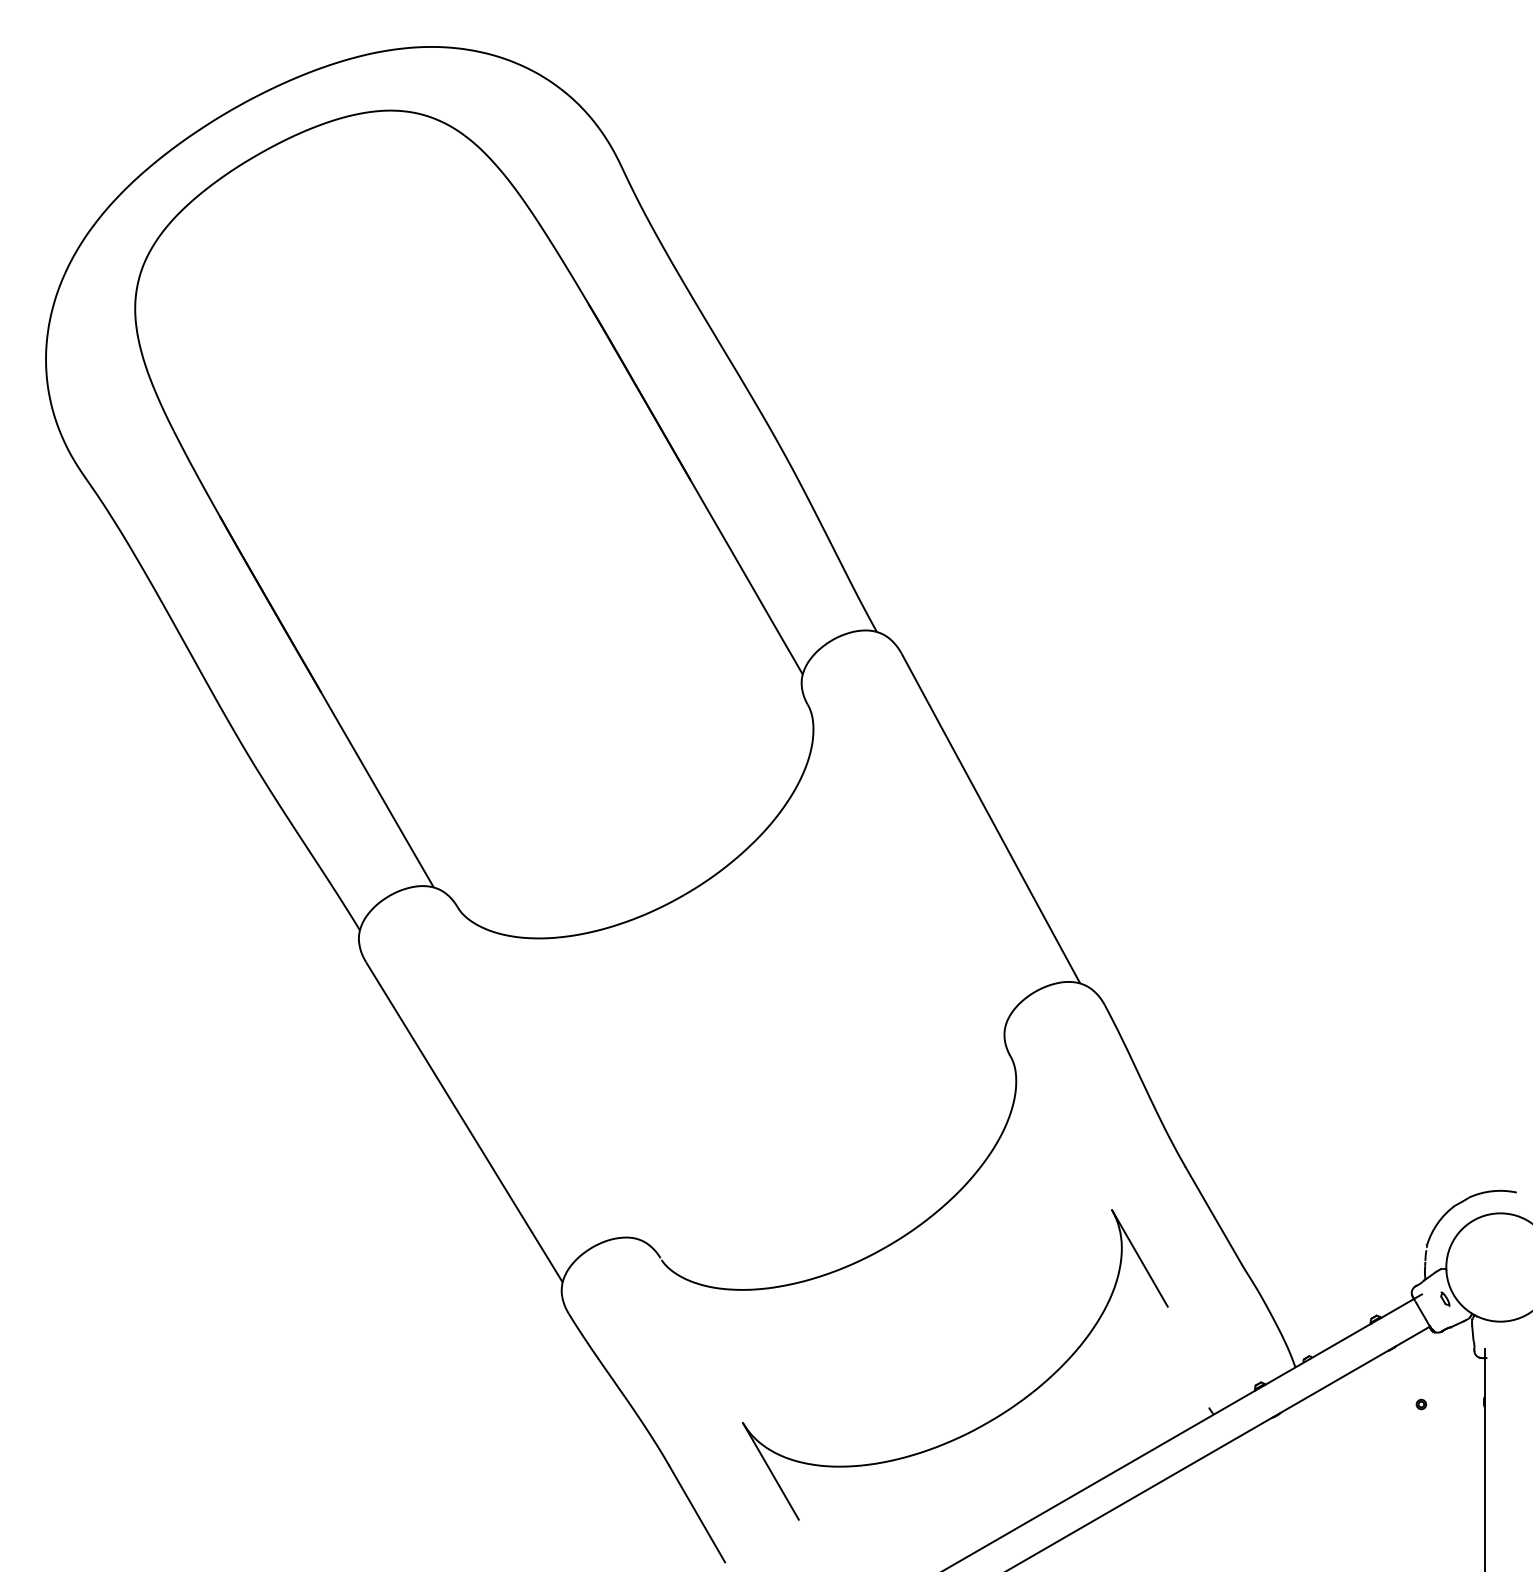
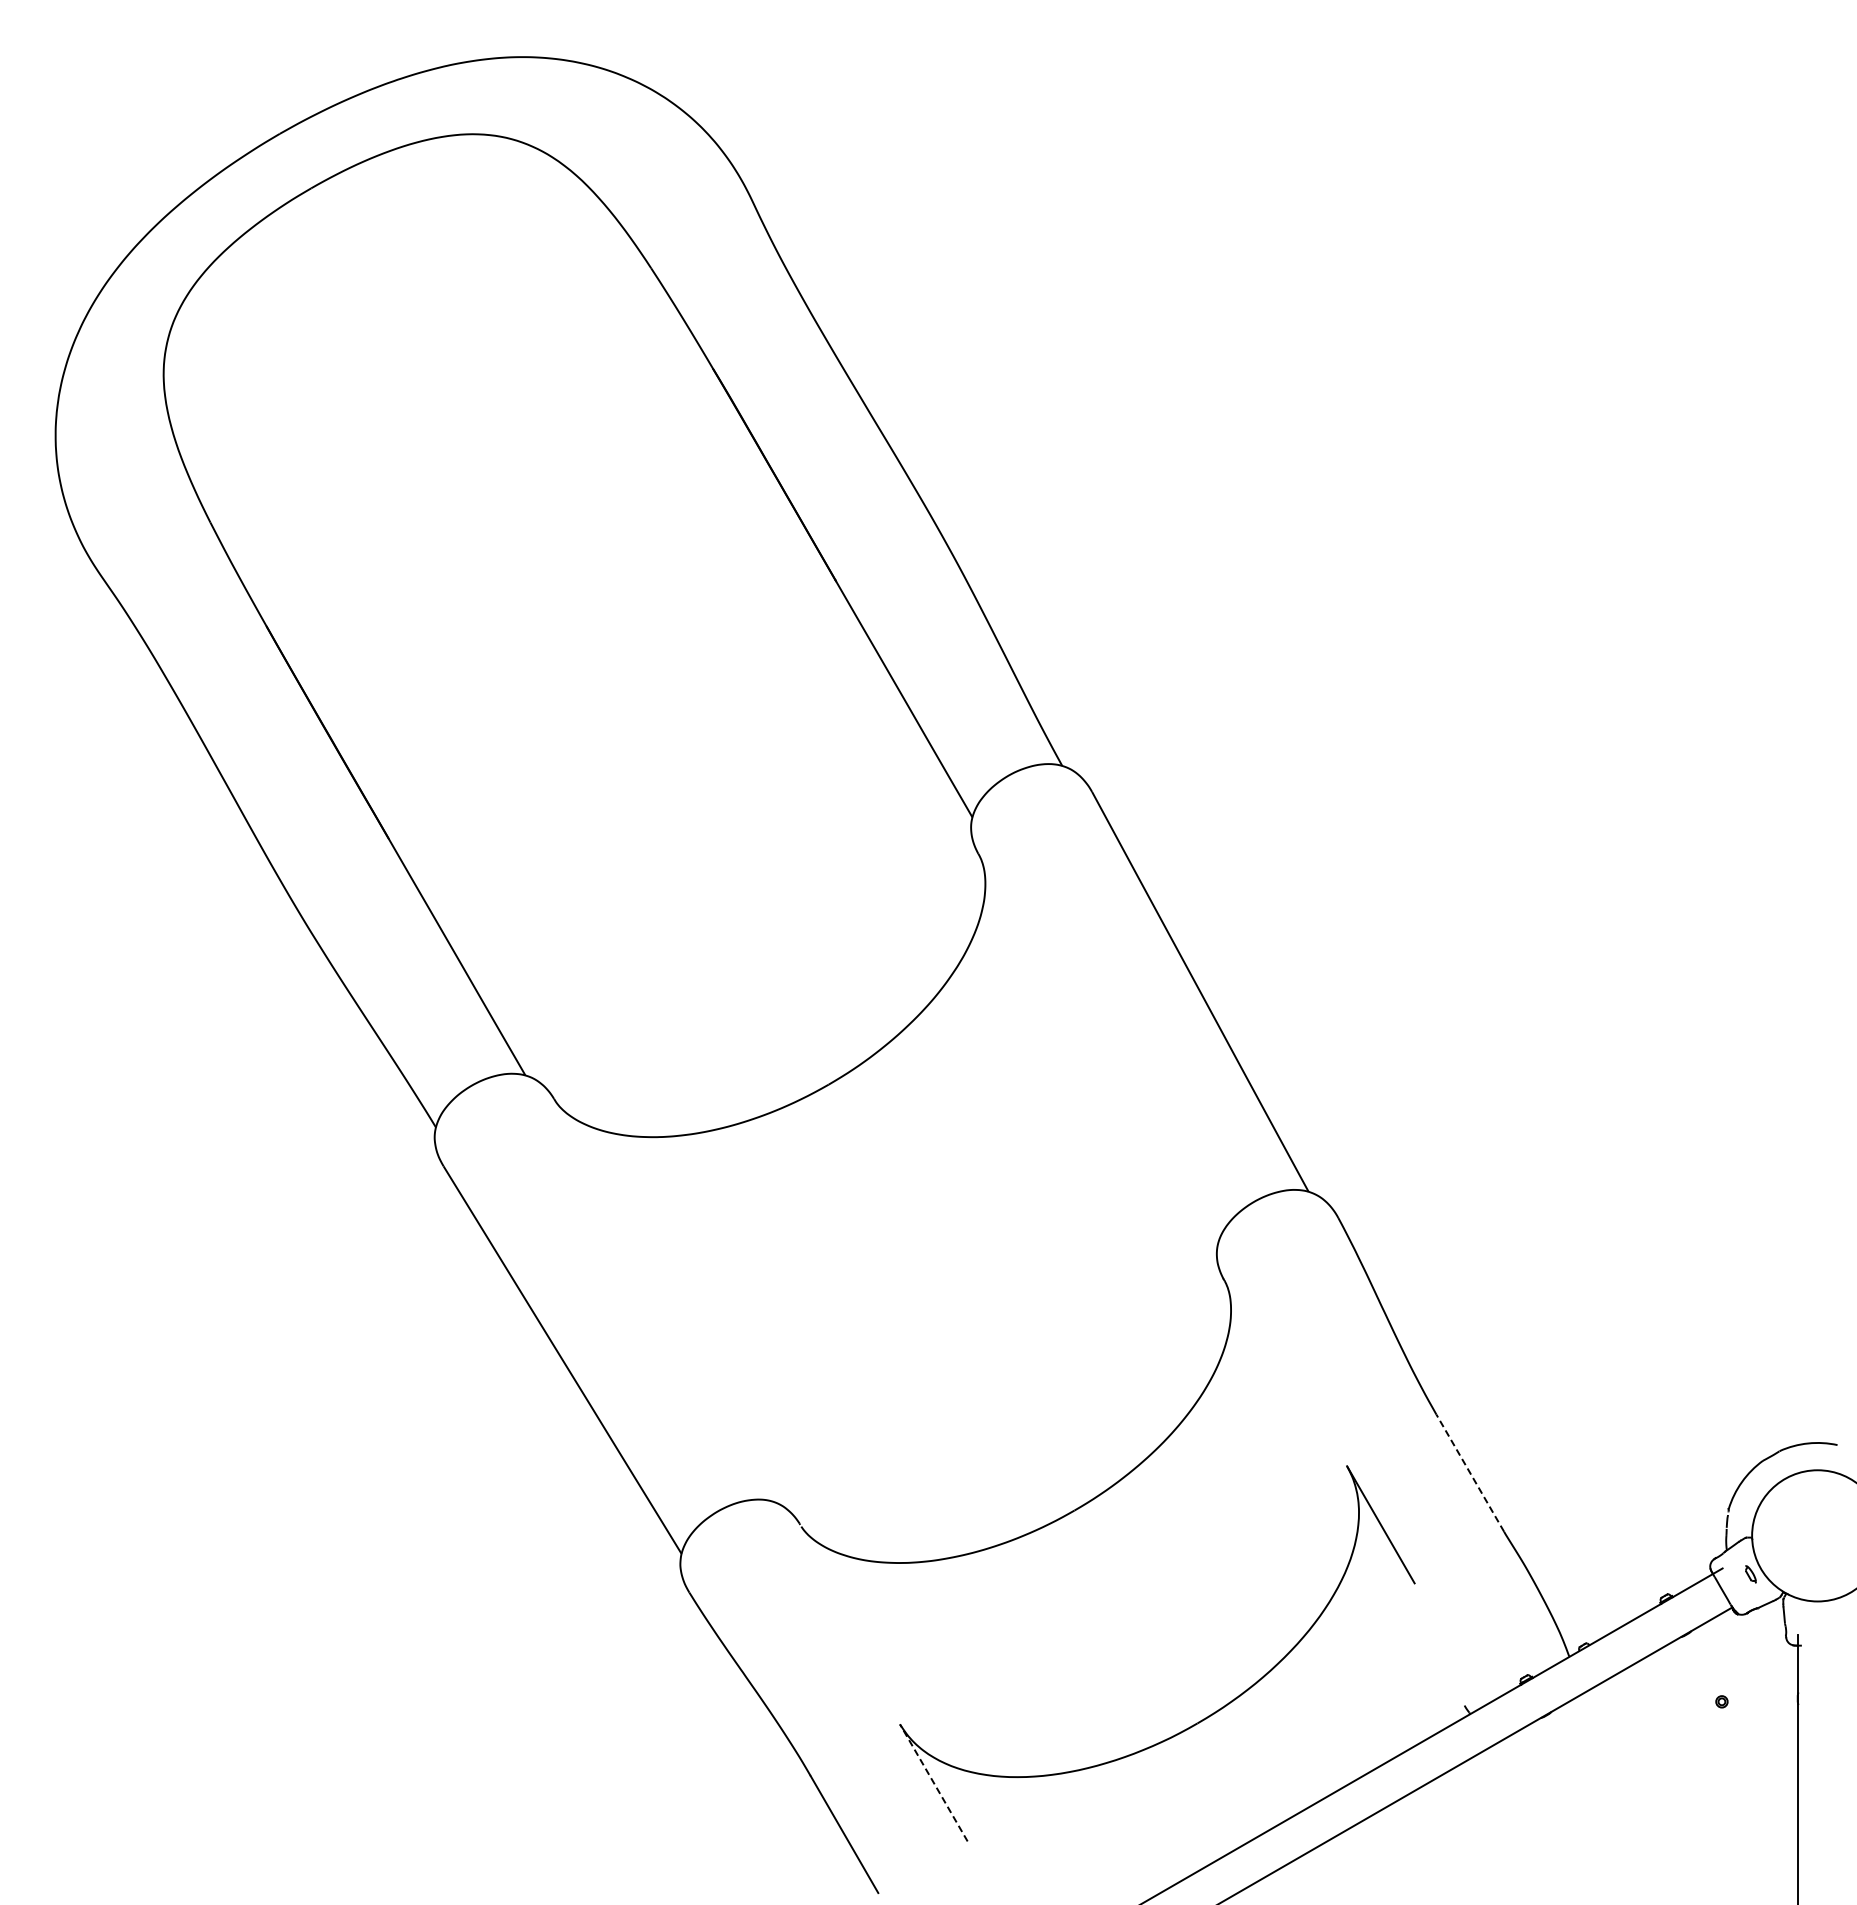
line: (1213, 1216) -> (1470, 1473), solid -> dashed
line: (770, 1471) -> (933, 1782), solid -> dashed

